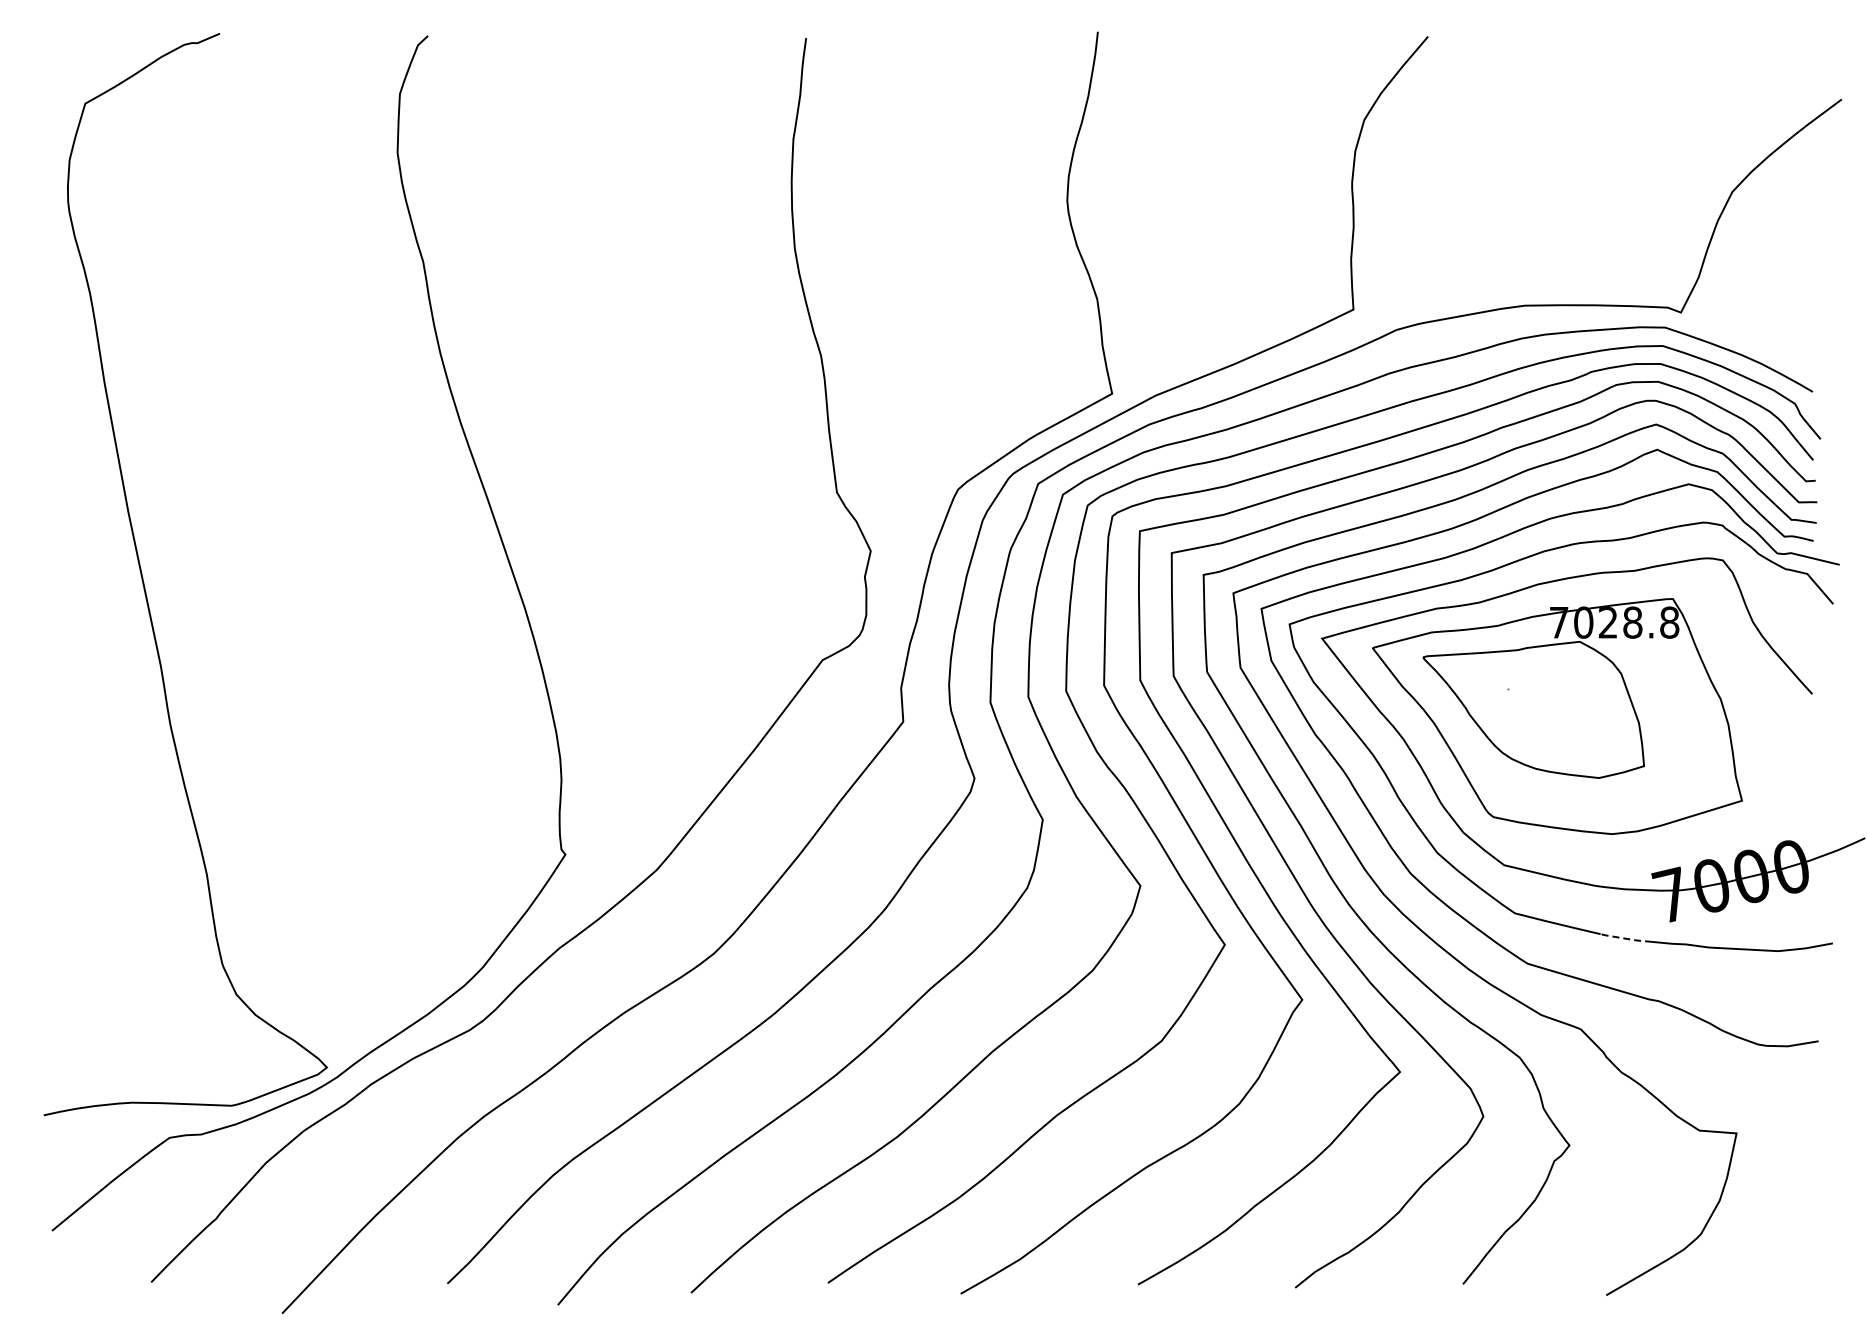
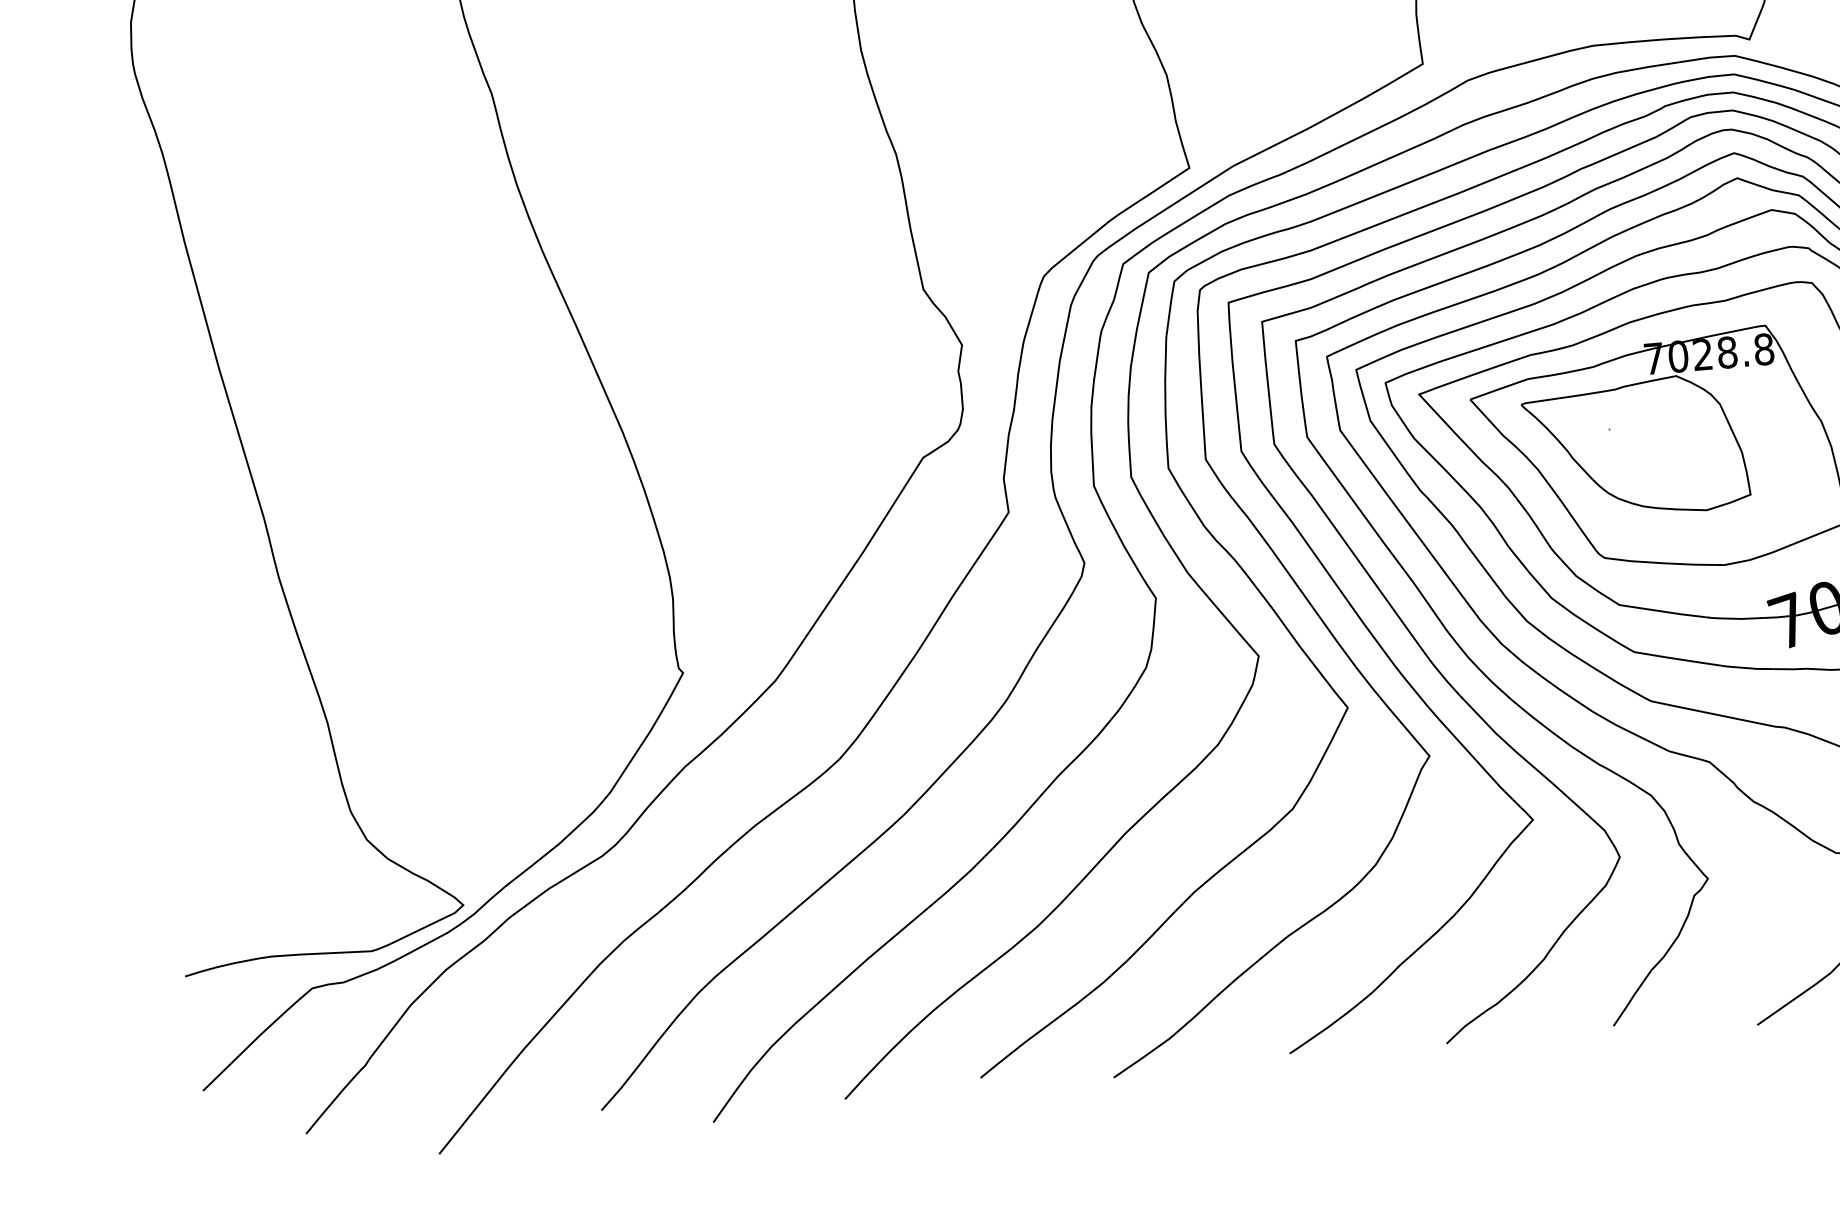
line: (1626, 938) -> (1747, 667), dashed -> solid

